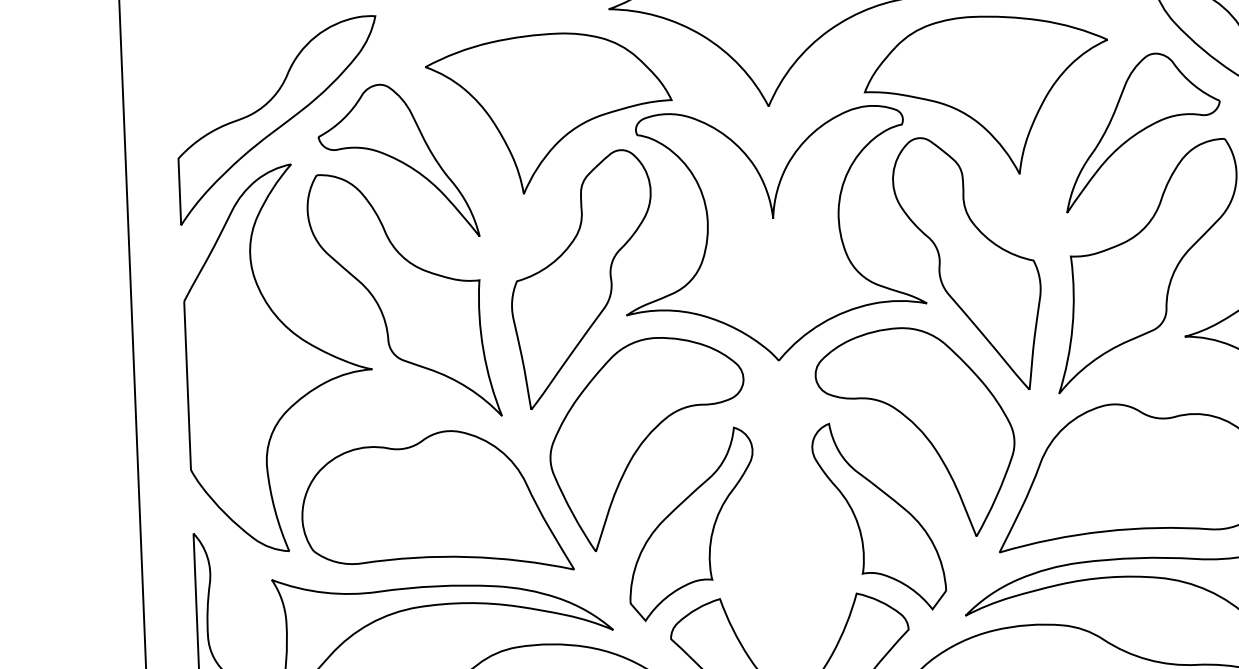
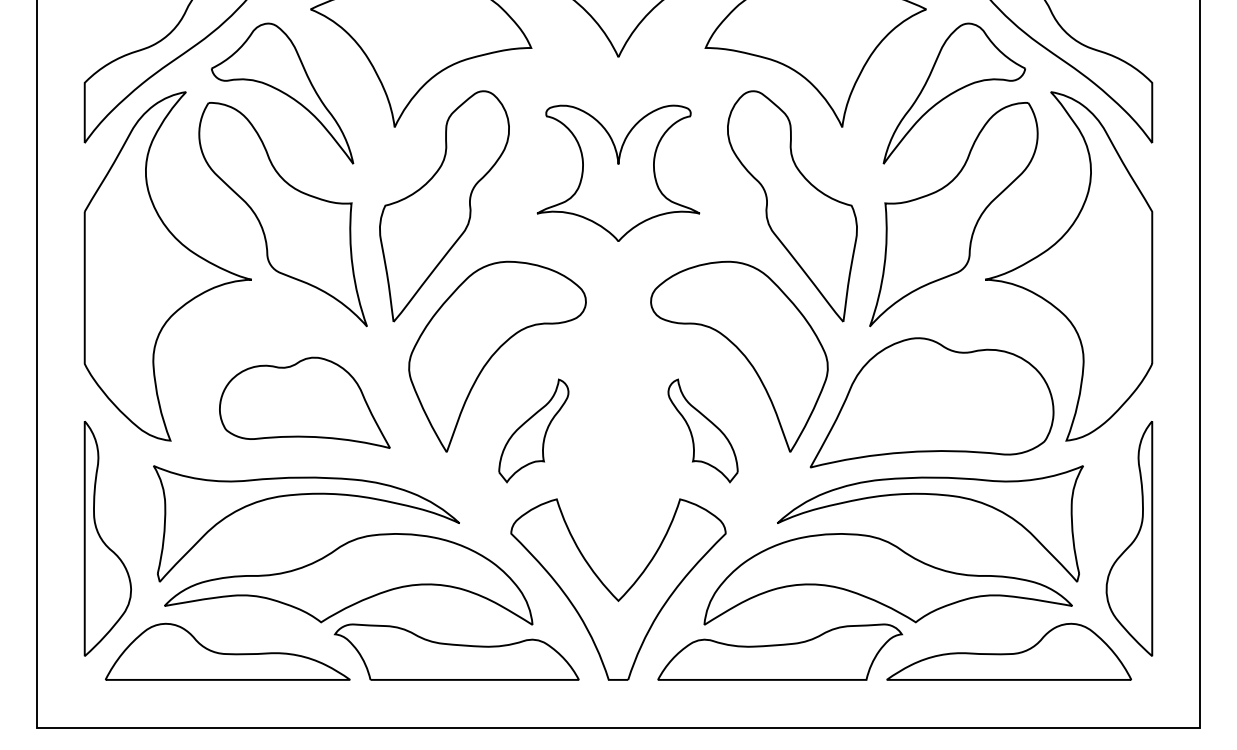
part: (773, 235) -> (618, 173), size x0.6
part: (436, 502) -> (304, 402), size x0.7
part: (878, 516) -> (702, 430), size x0.6
part: (691, 523) -> (533, 430), size x0.6

